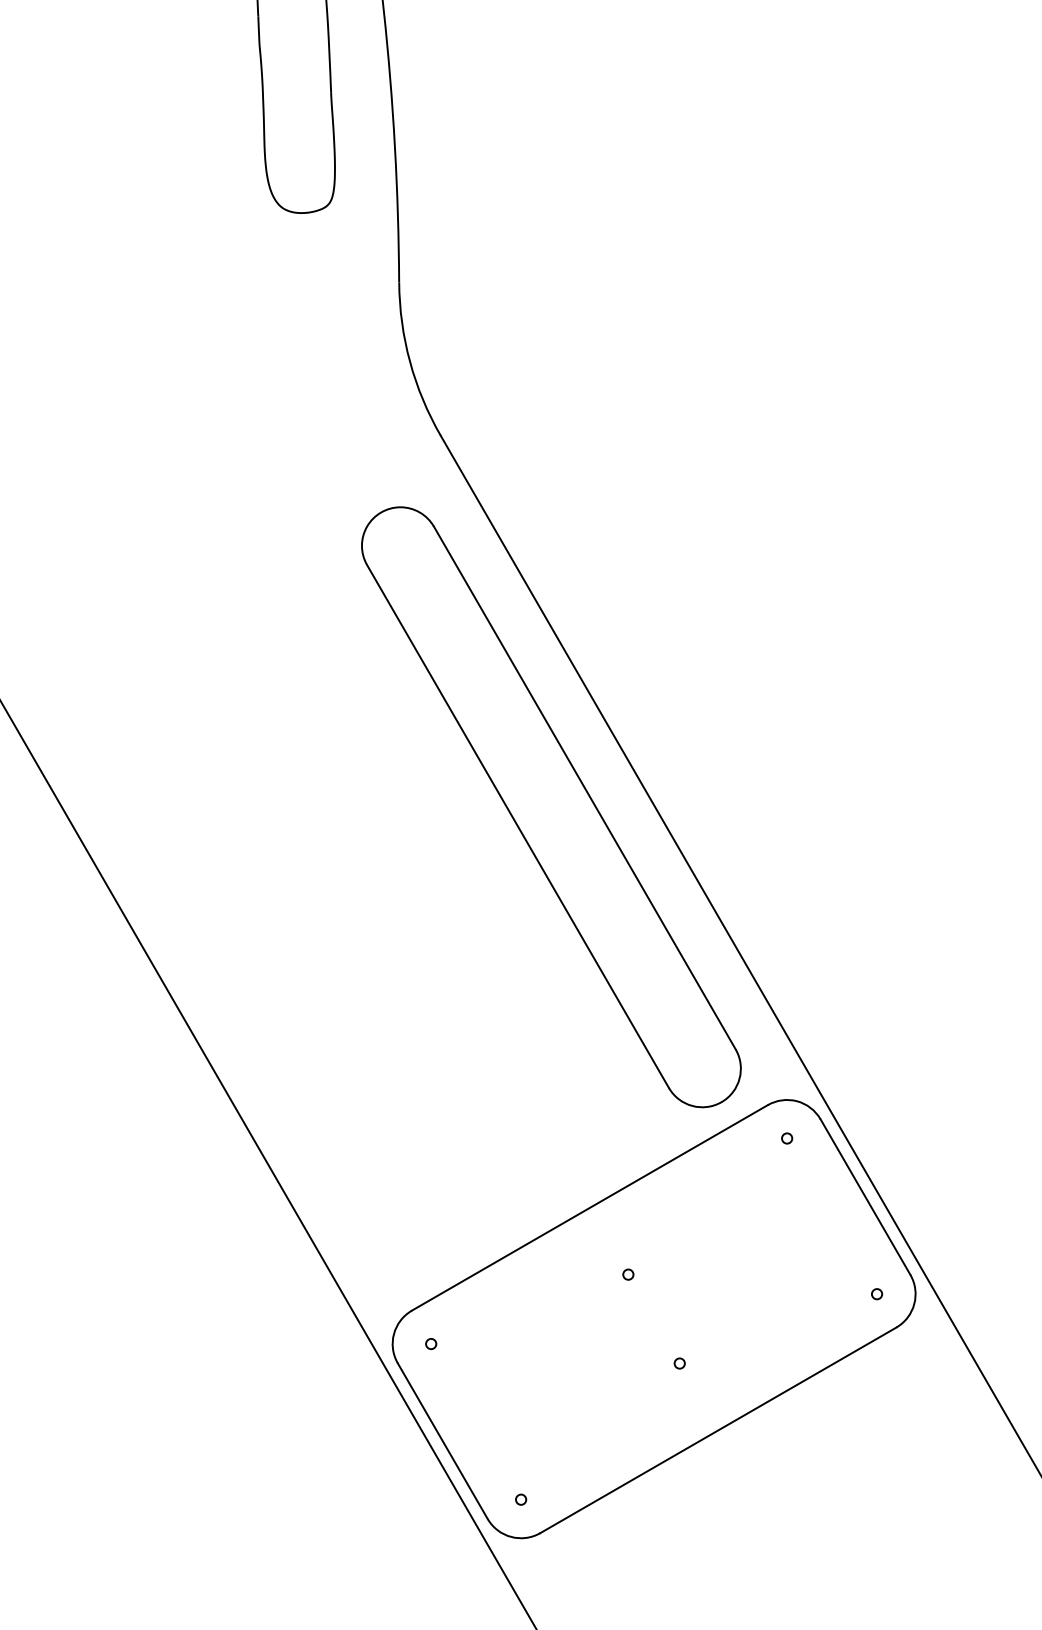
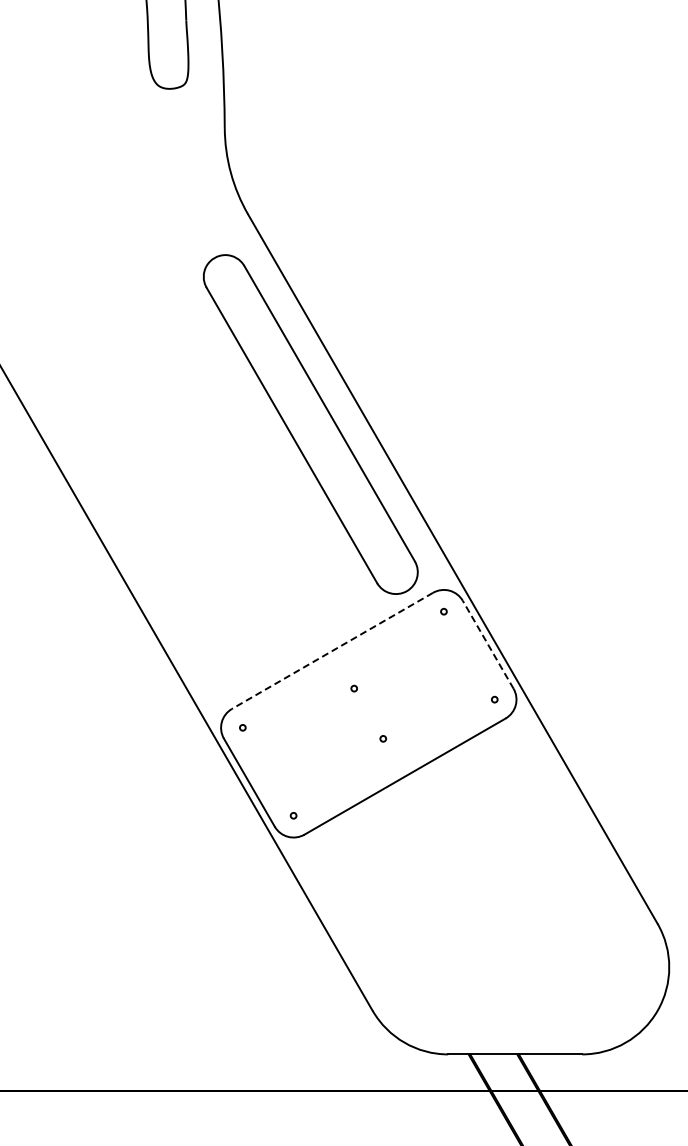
line: (866, 1196) -> (488, 644), solid -> dashed
line: (589, 1208) -> (332, 651), solid -> dashed

